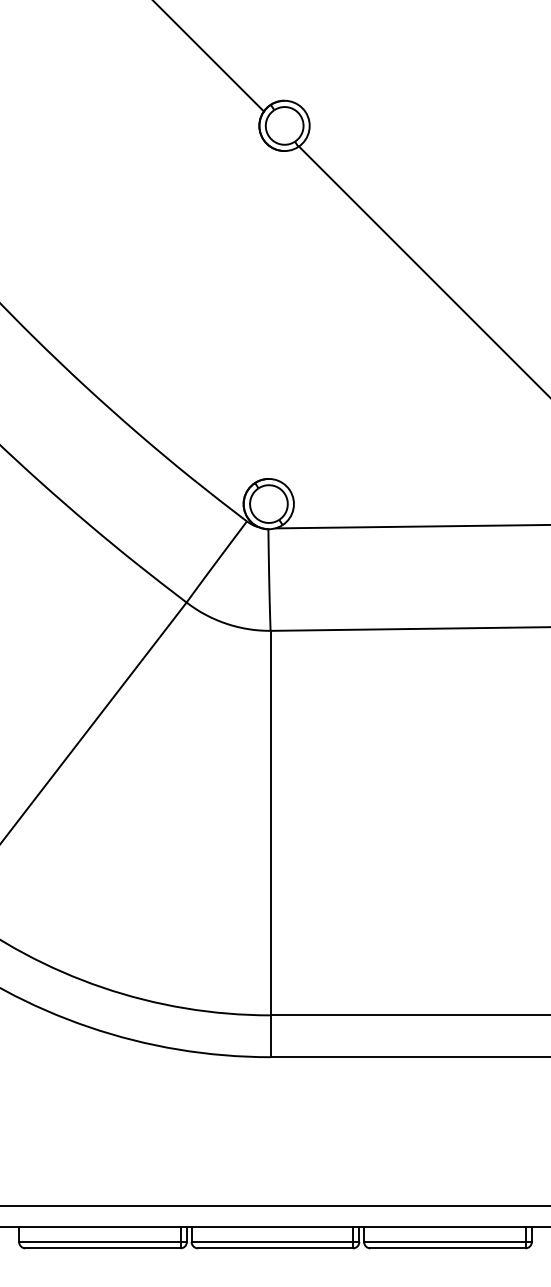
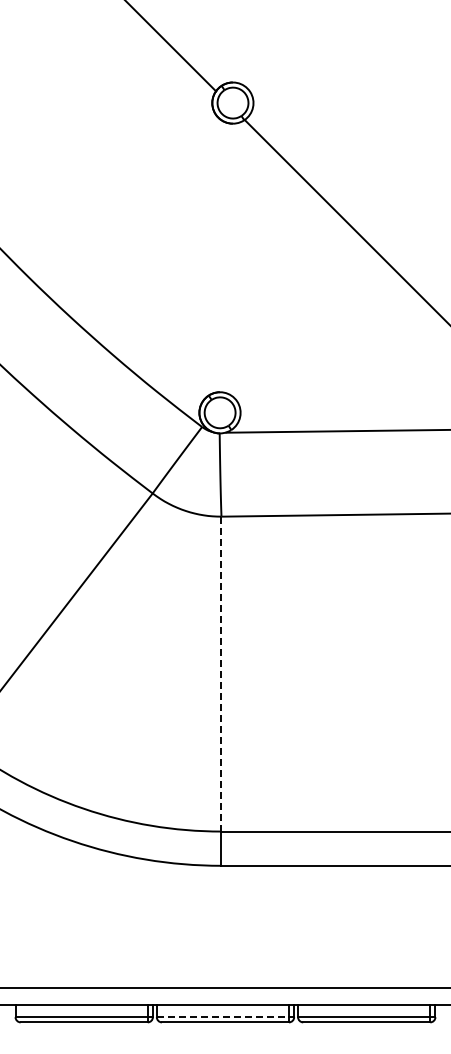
line: (270, 822) -> (221, 673), solid -> dashed
line: (273, 1242) -> (223, 1017), solid -> dashed

